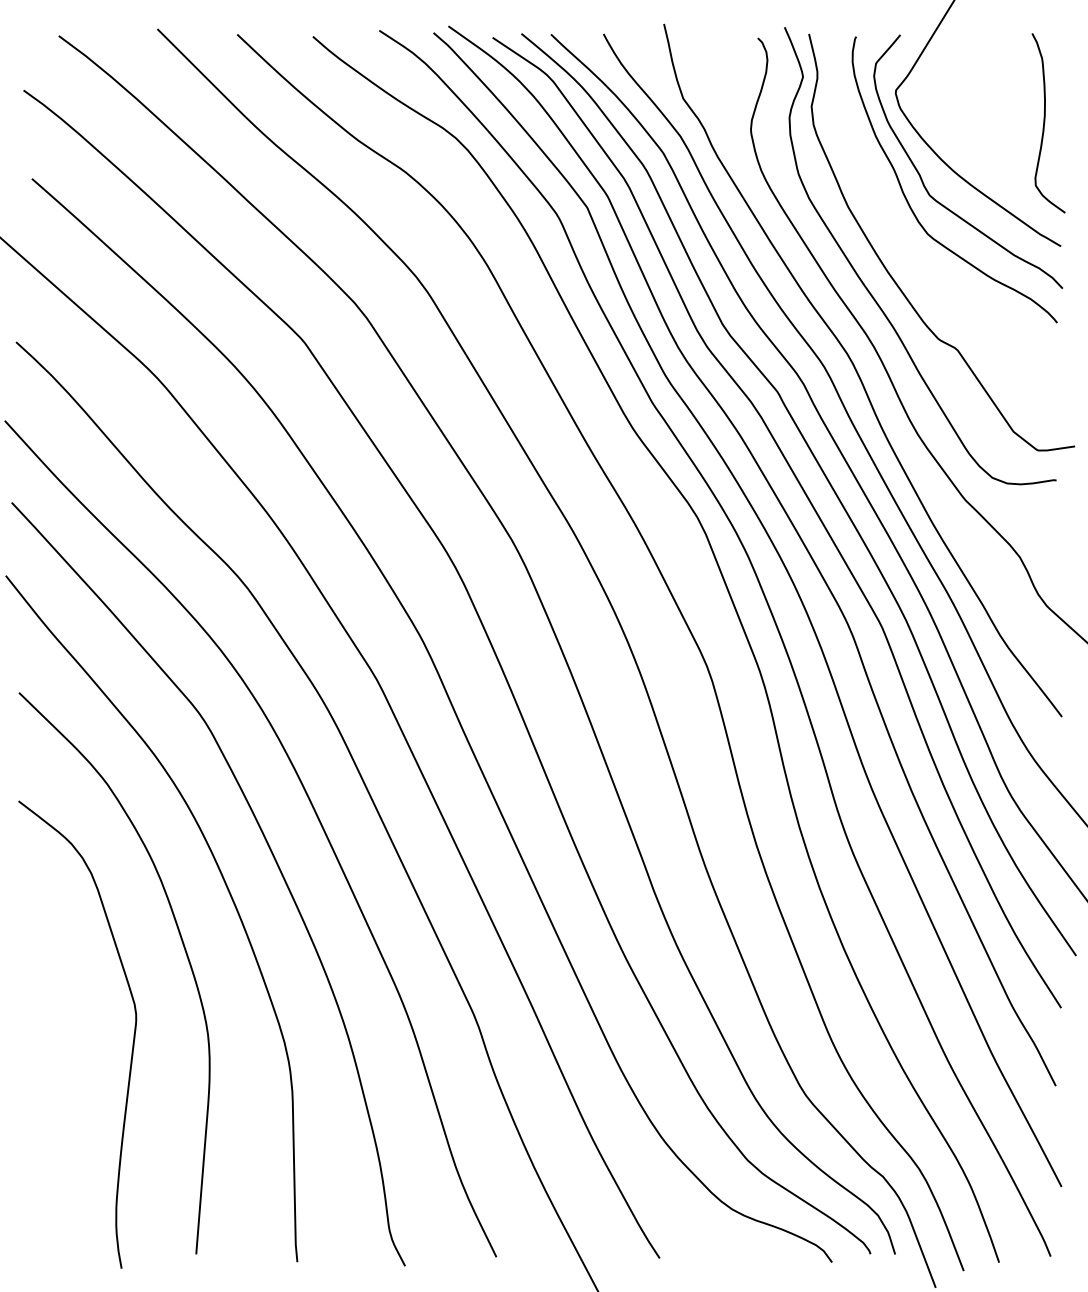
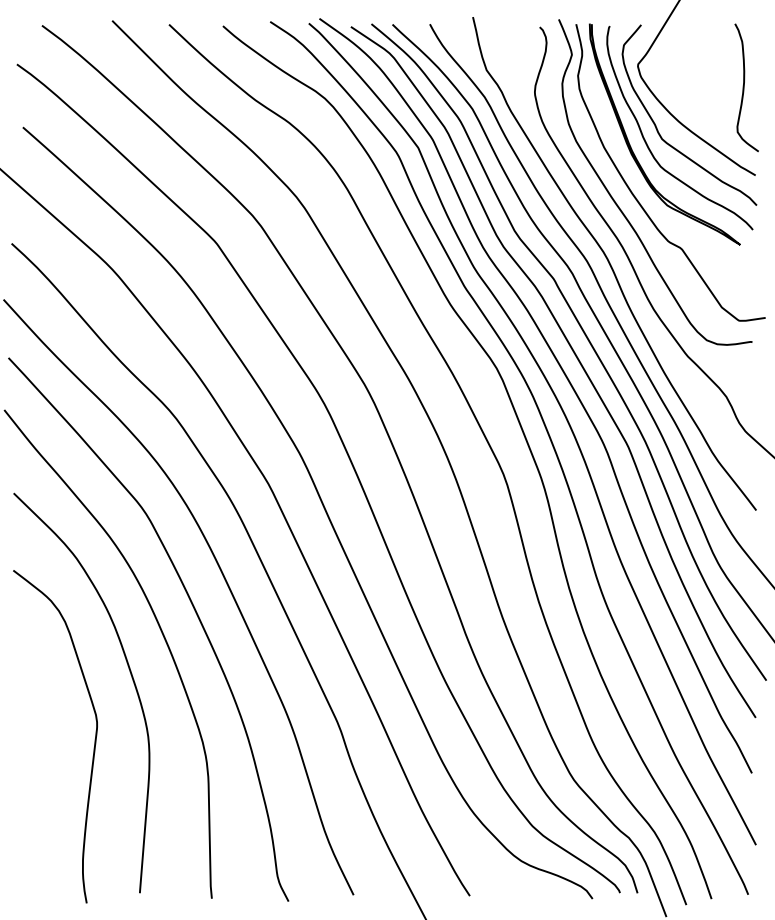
curve: (886, 205) -> (631, 146), added

